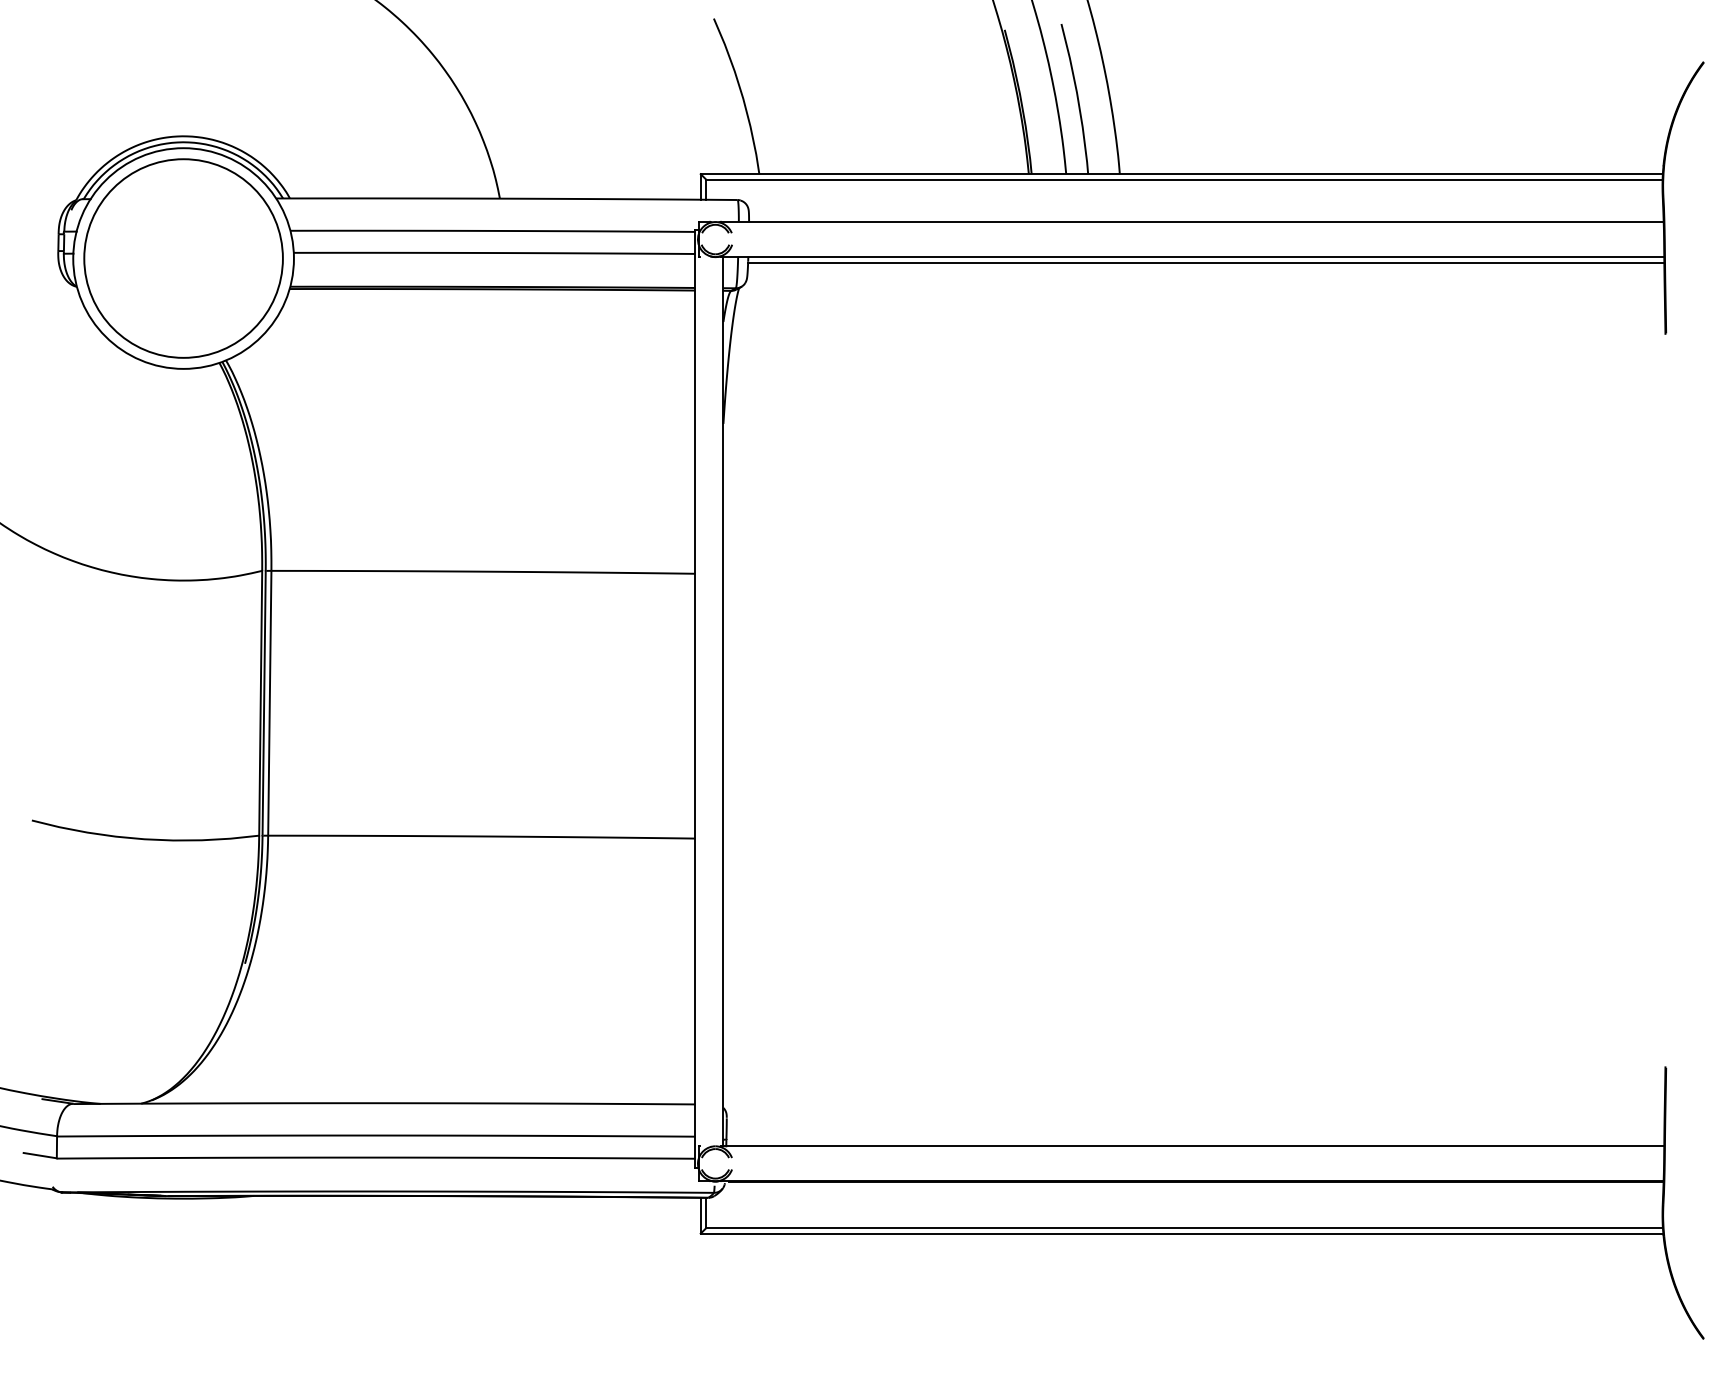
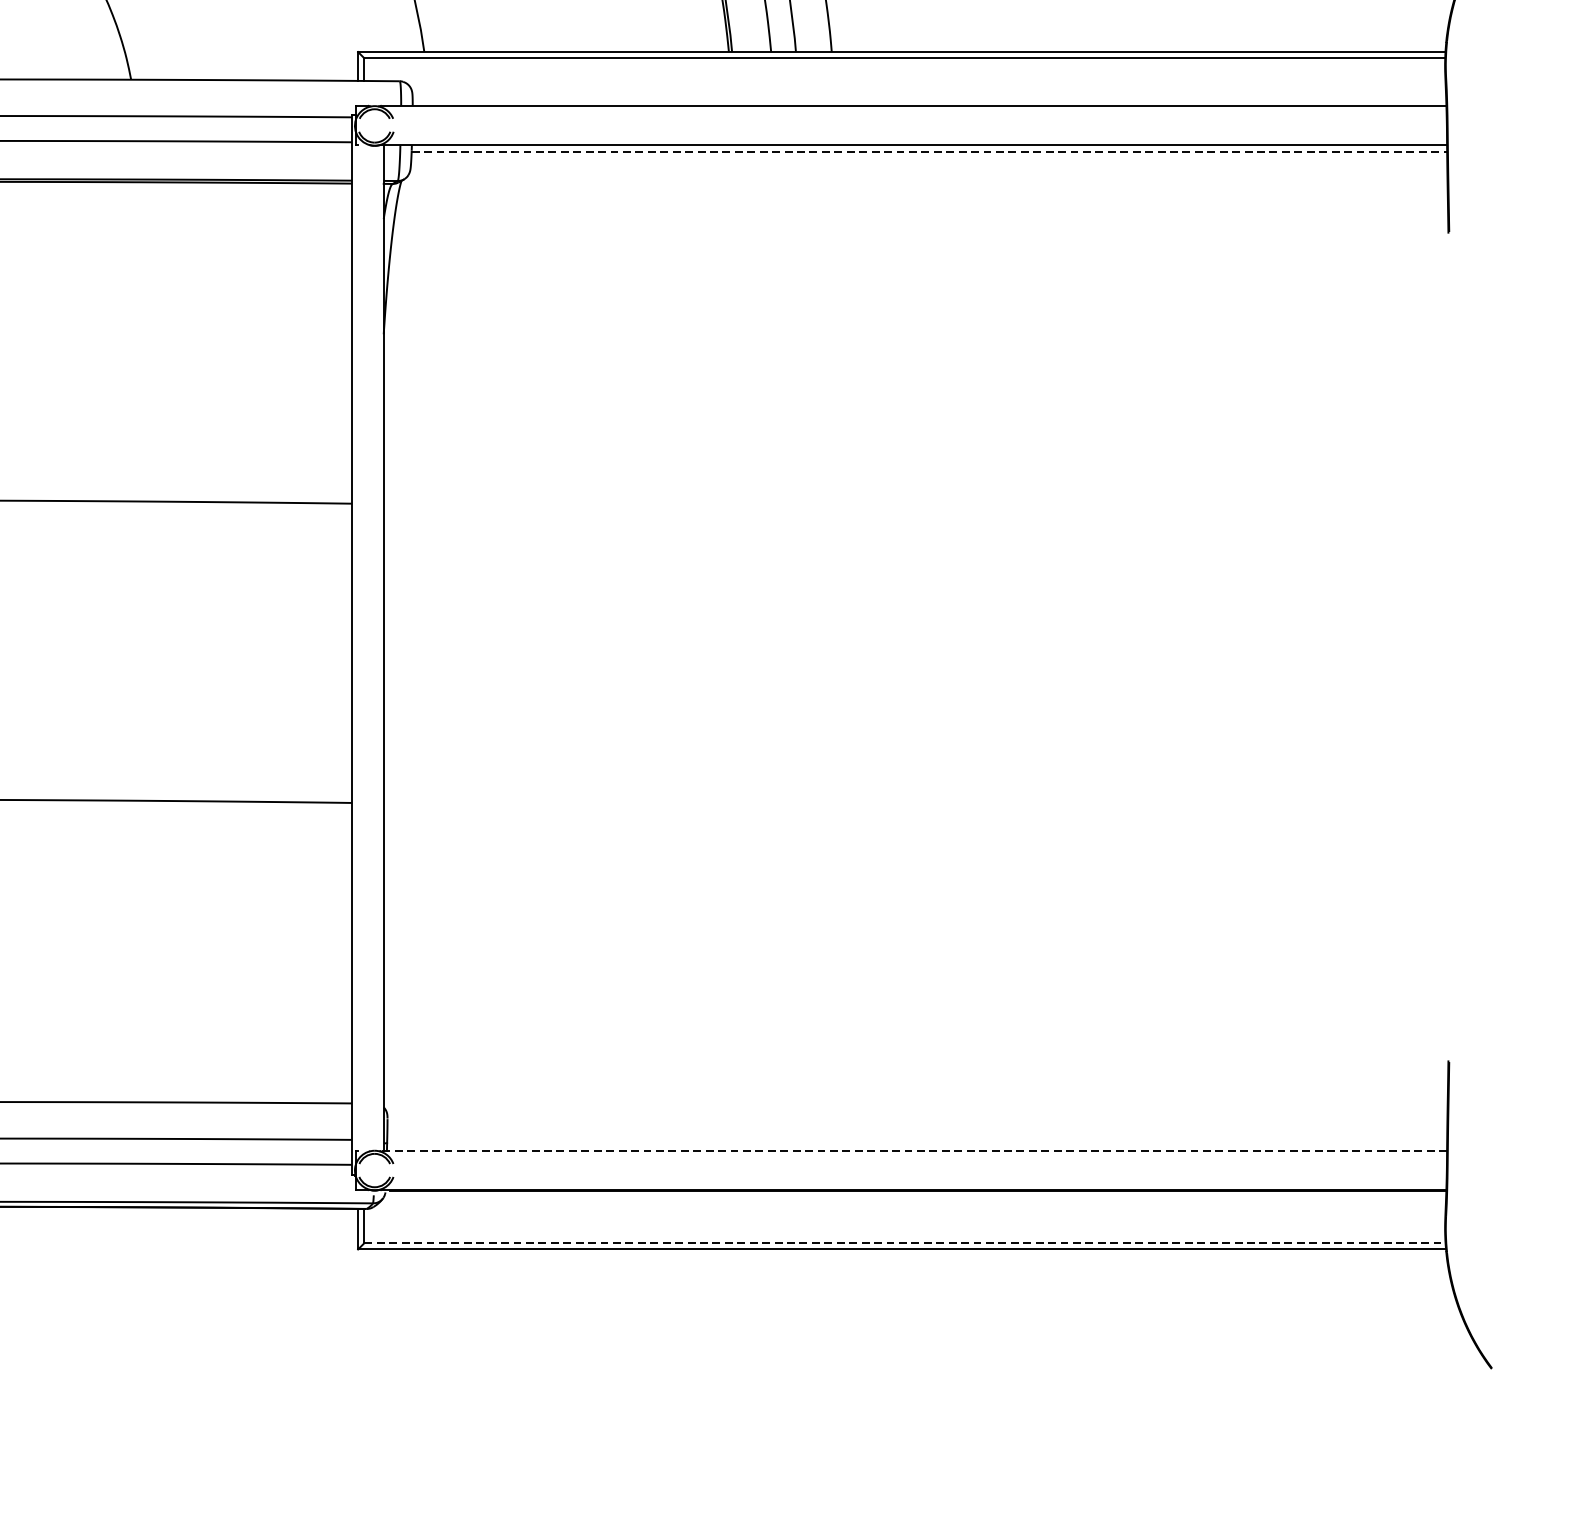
line: (1206, 262) -> (929, 151), solid -> dashed
line: (1192, 1146) -> (913, 1150), solid -> dashed
line: (1185, 1228) -> (905, 1243), solid -> dashed

